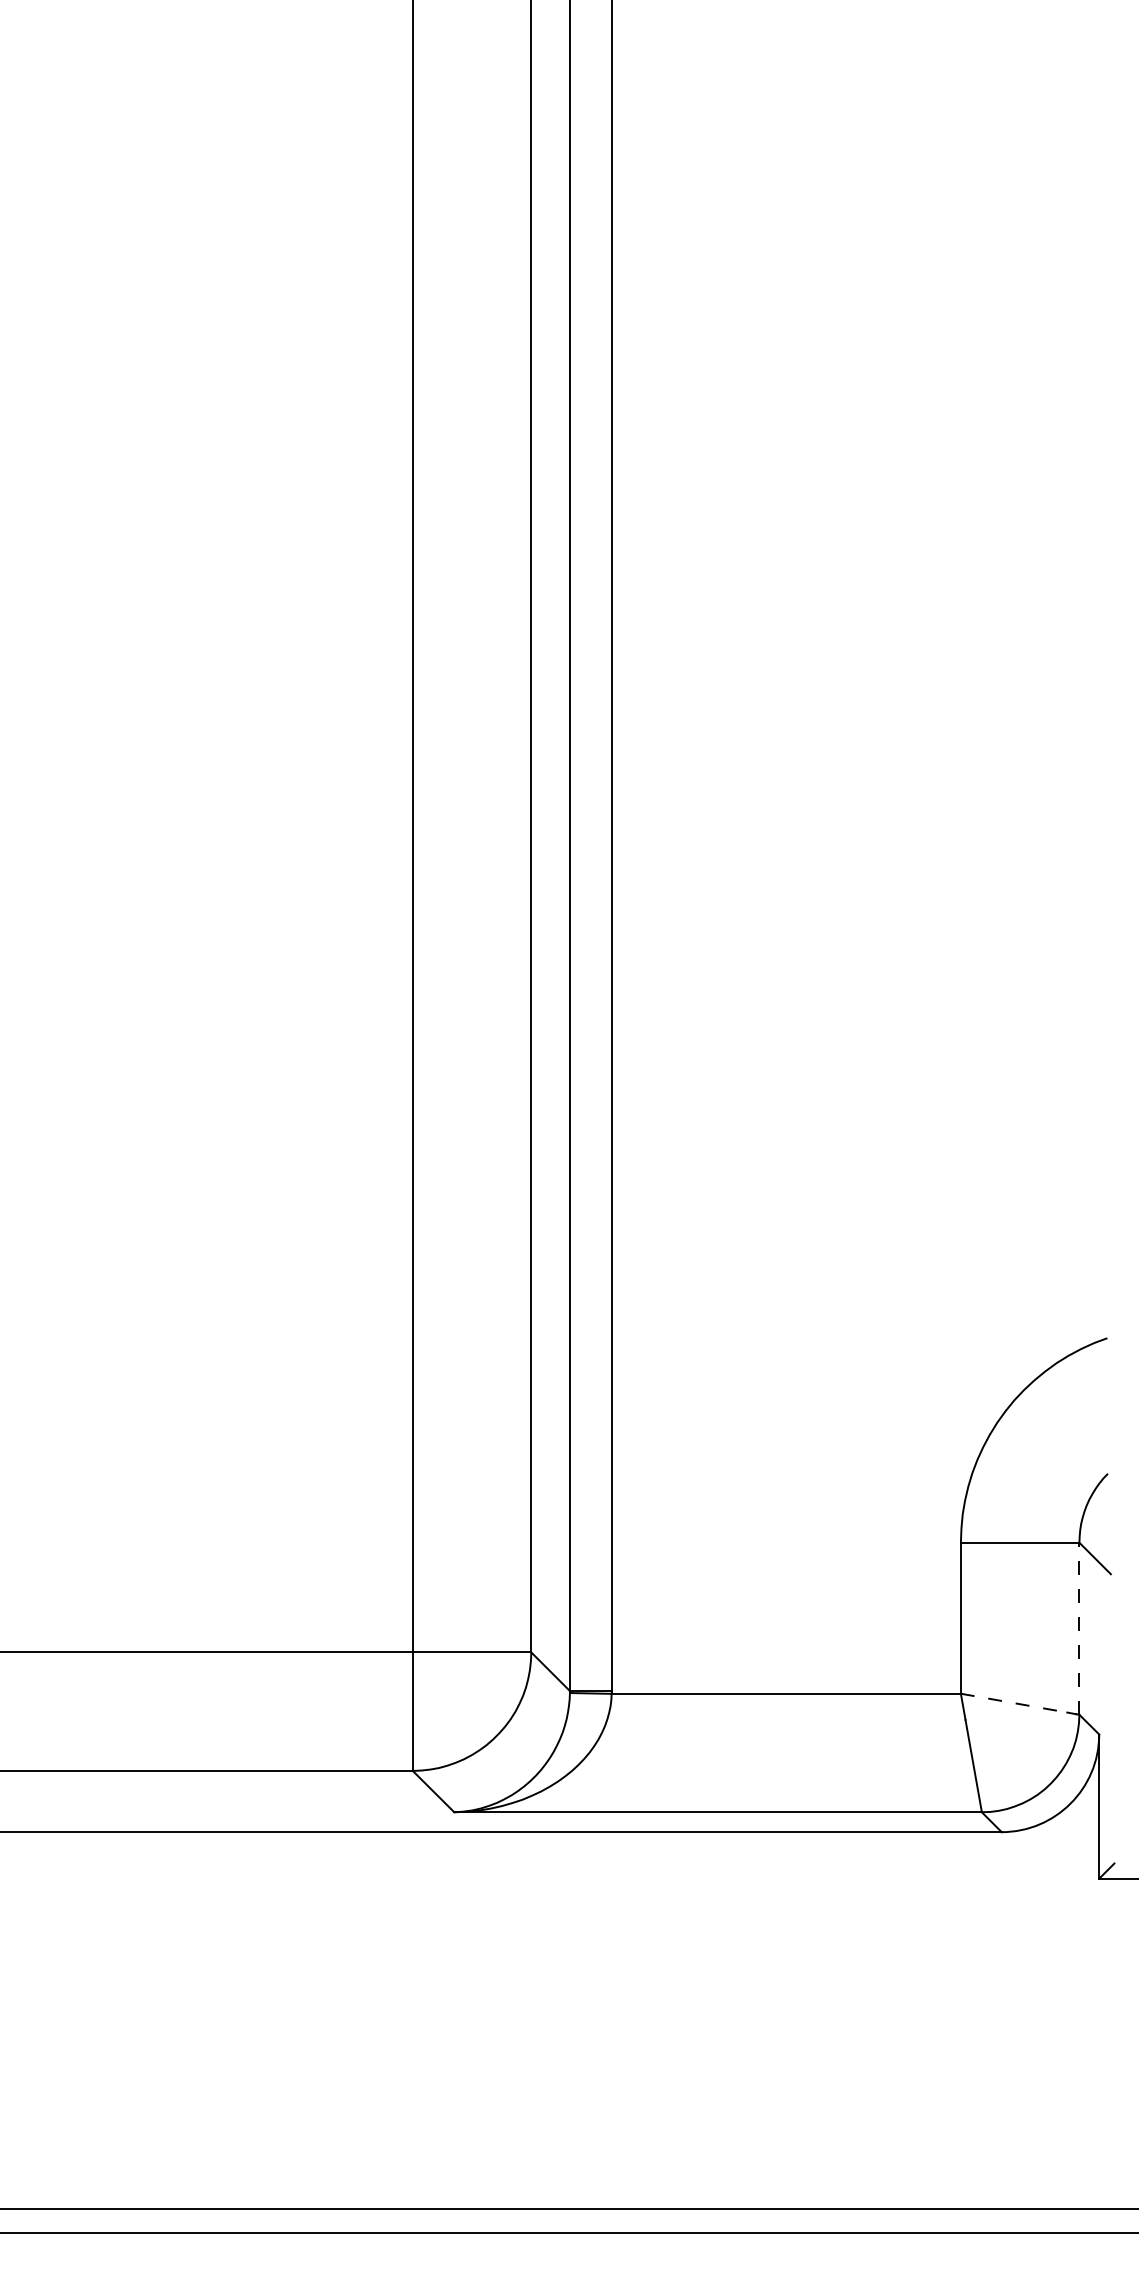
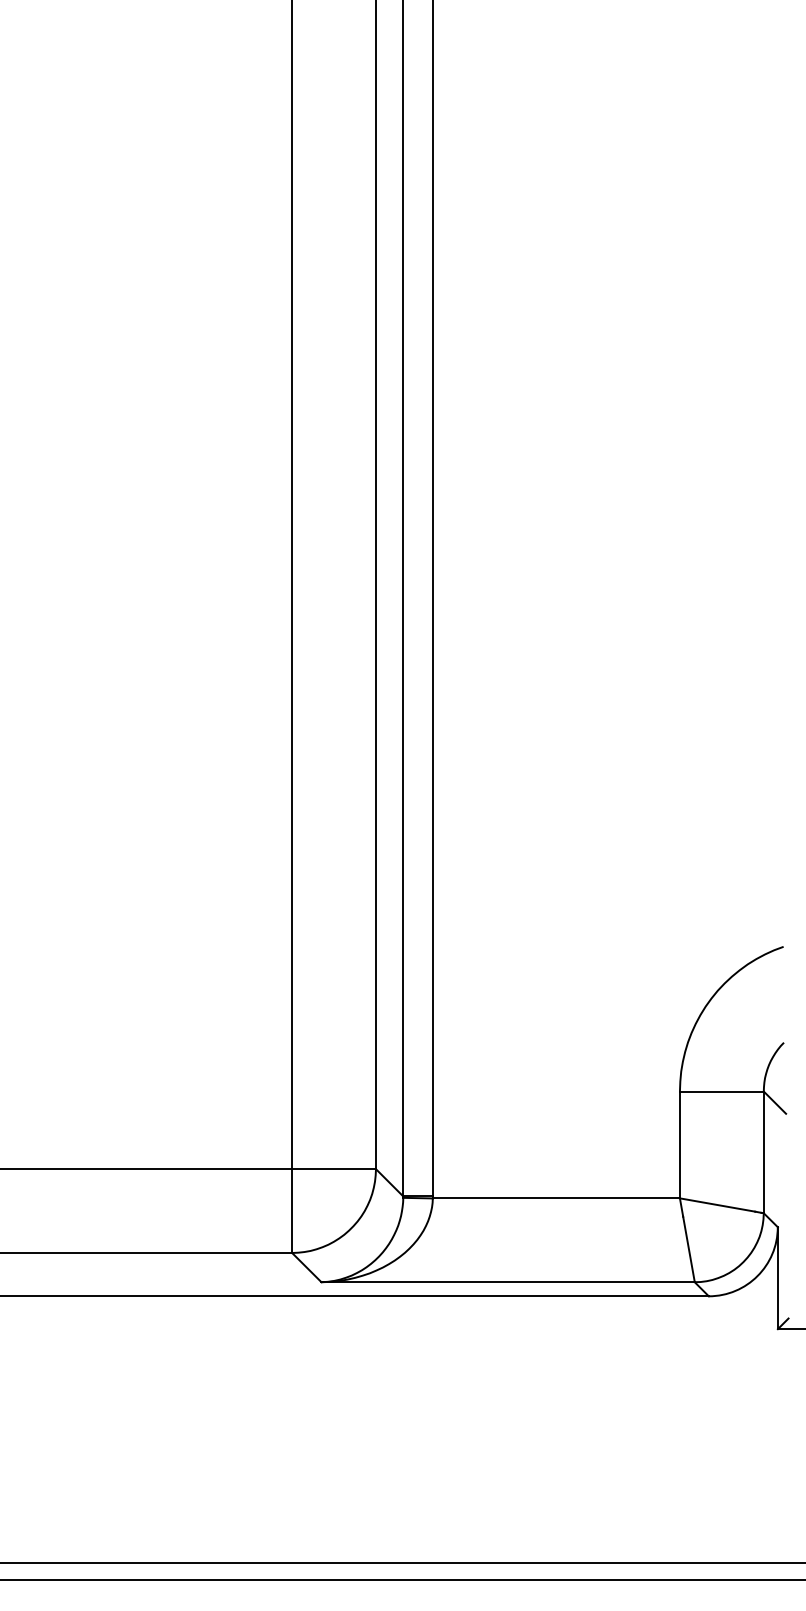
line: (1078, 1628) -> (763, 1152), dashed -> solid
line: (1015, 1703) -> (718, 1205), dashed -> solid

